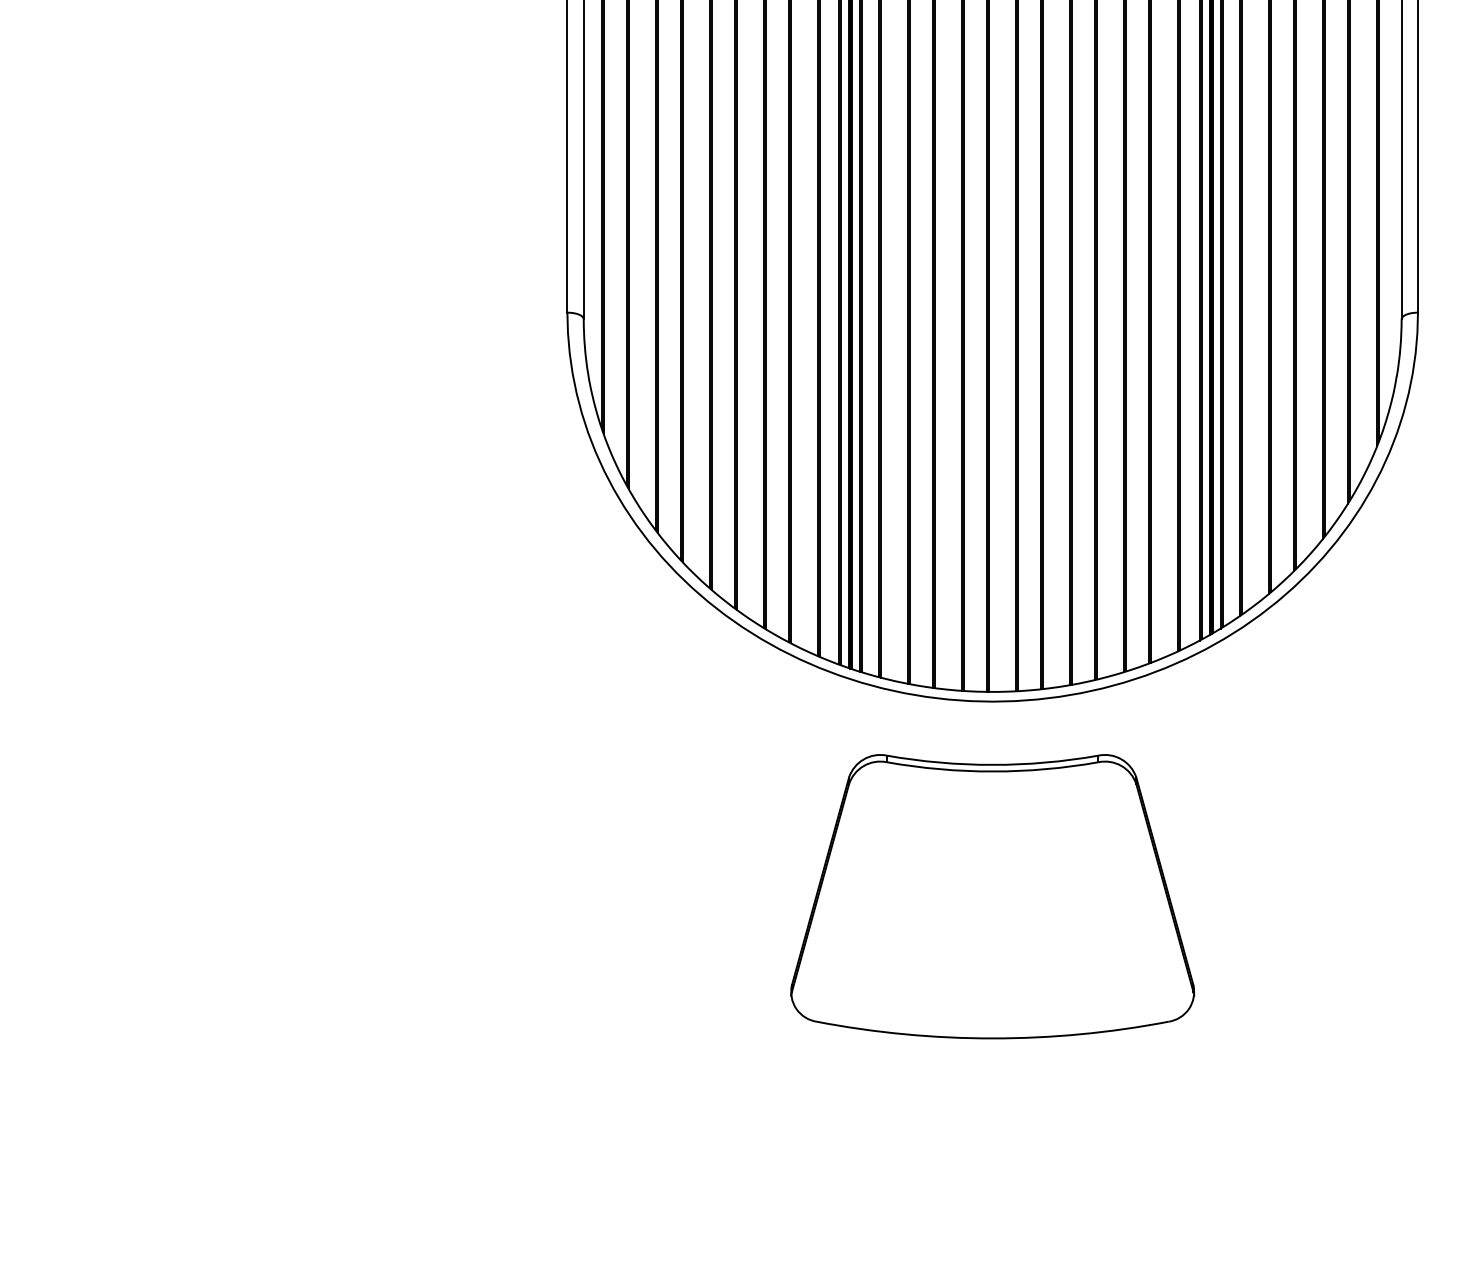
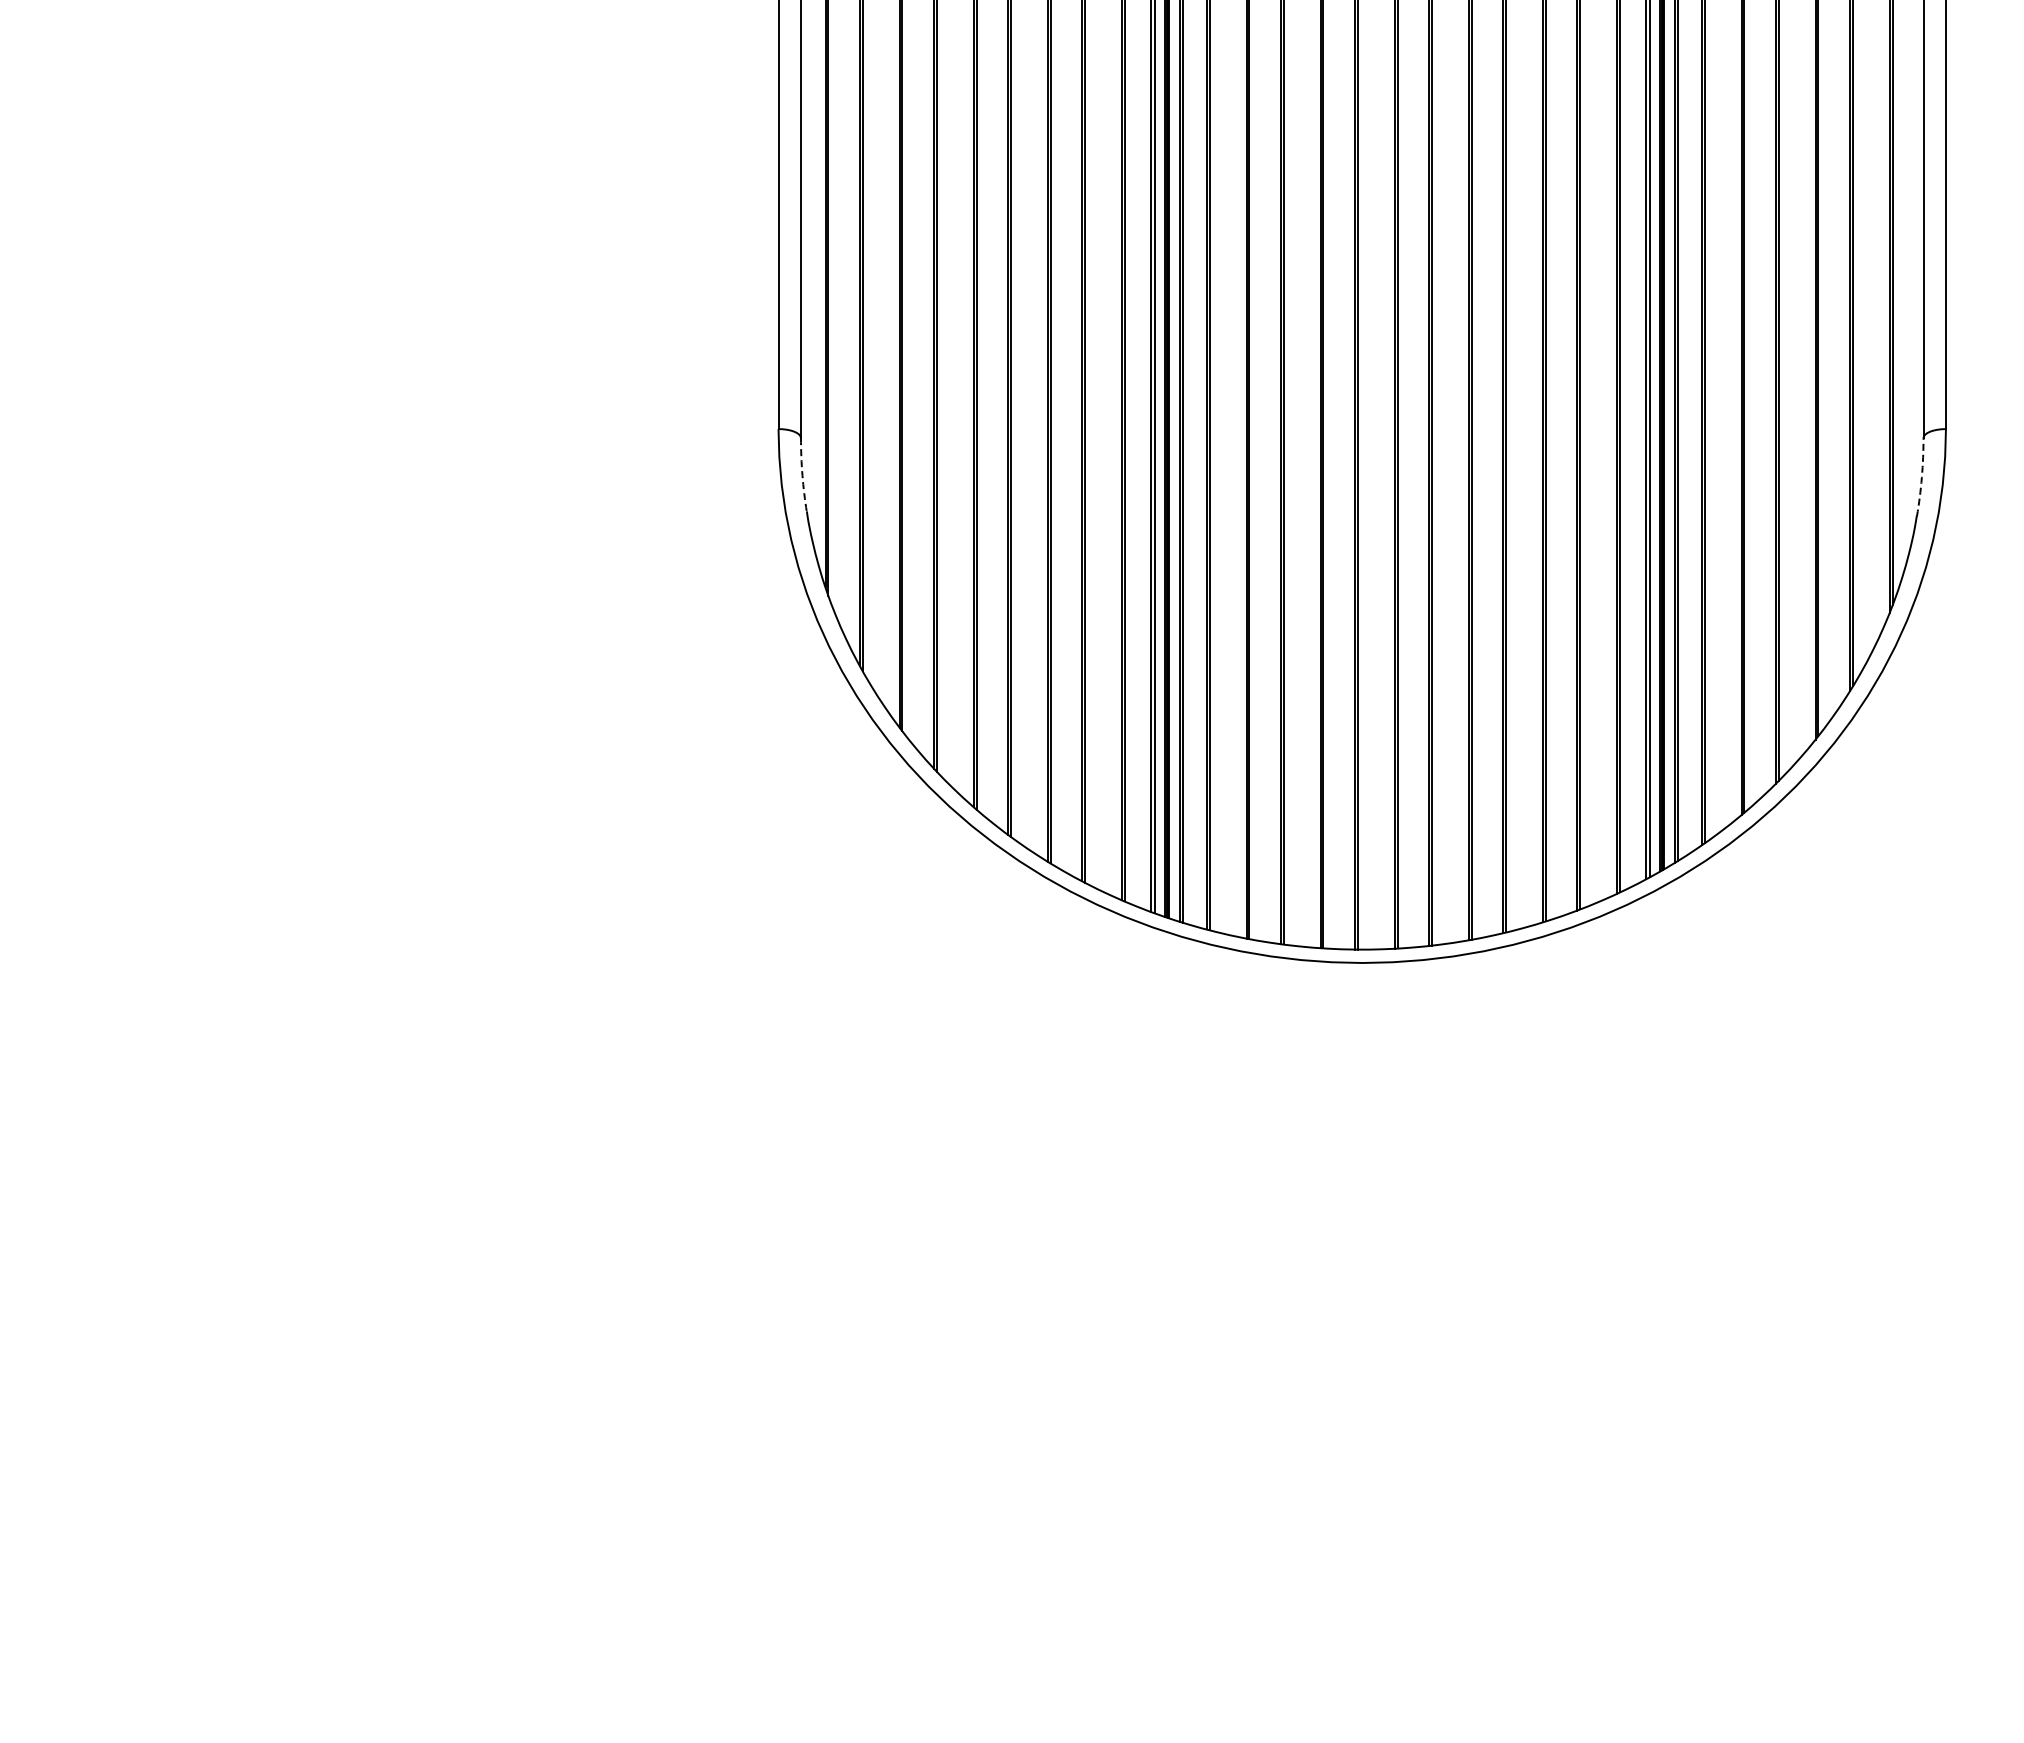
arc: (584, 346) -> (802, 475), solid -> dashed
arc: (1400, 347) -> (1921, 477), solid -> dashed
part: (992, 896) -> (1361, 1230), removed

